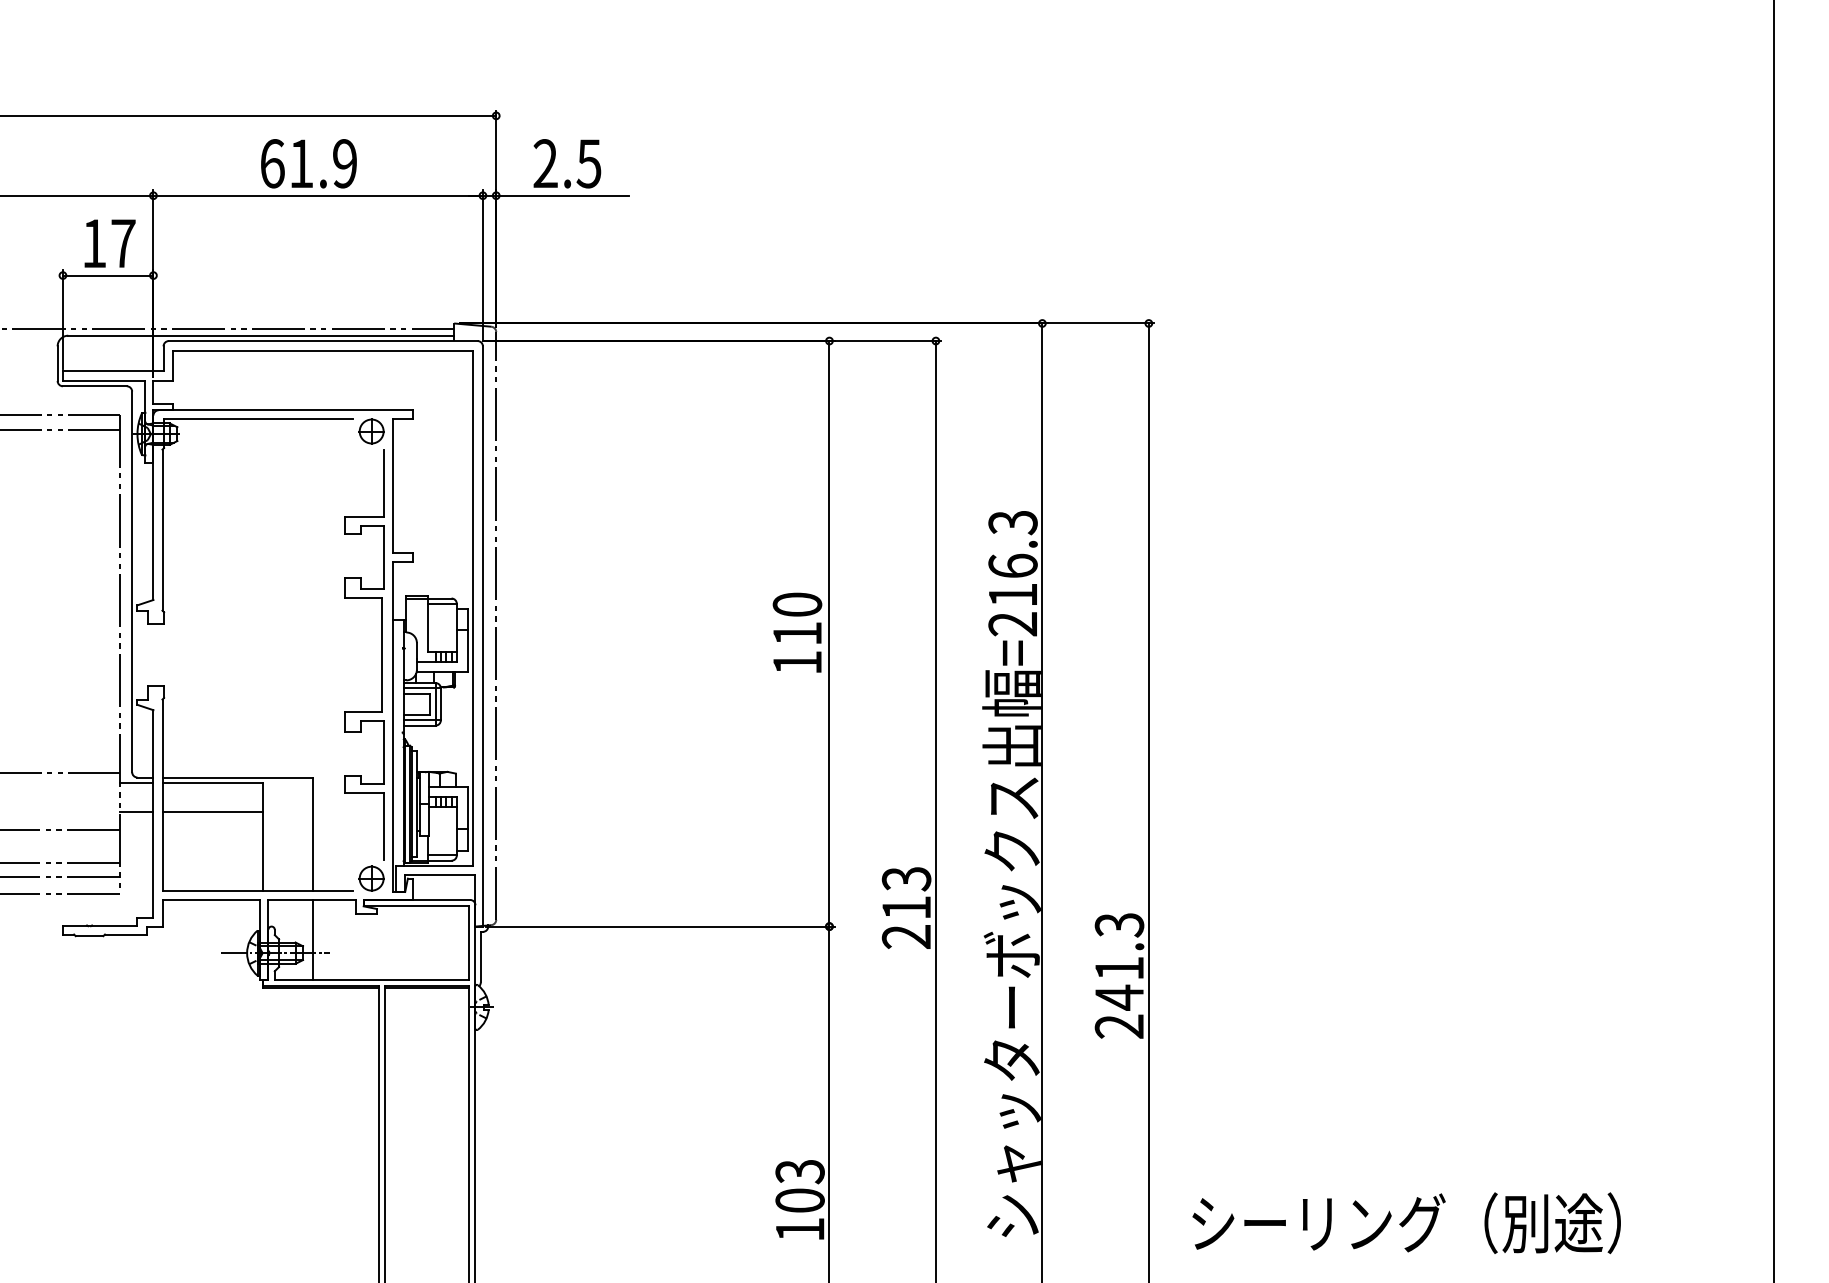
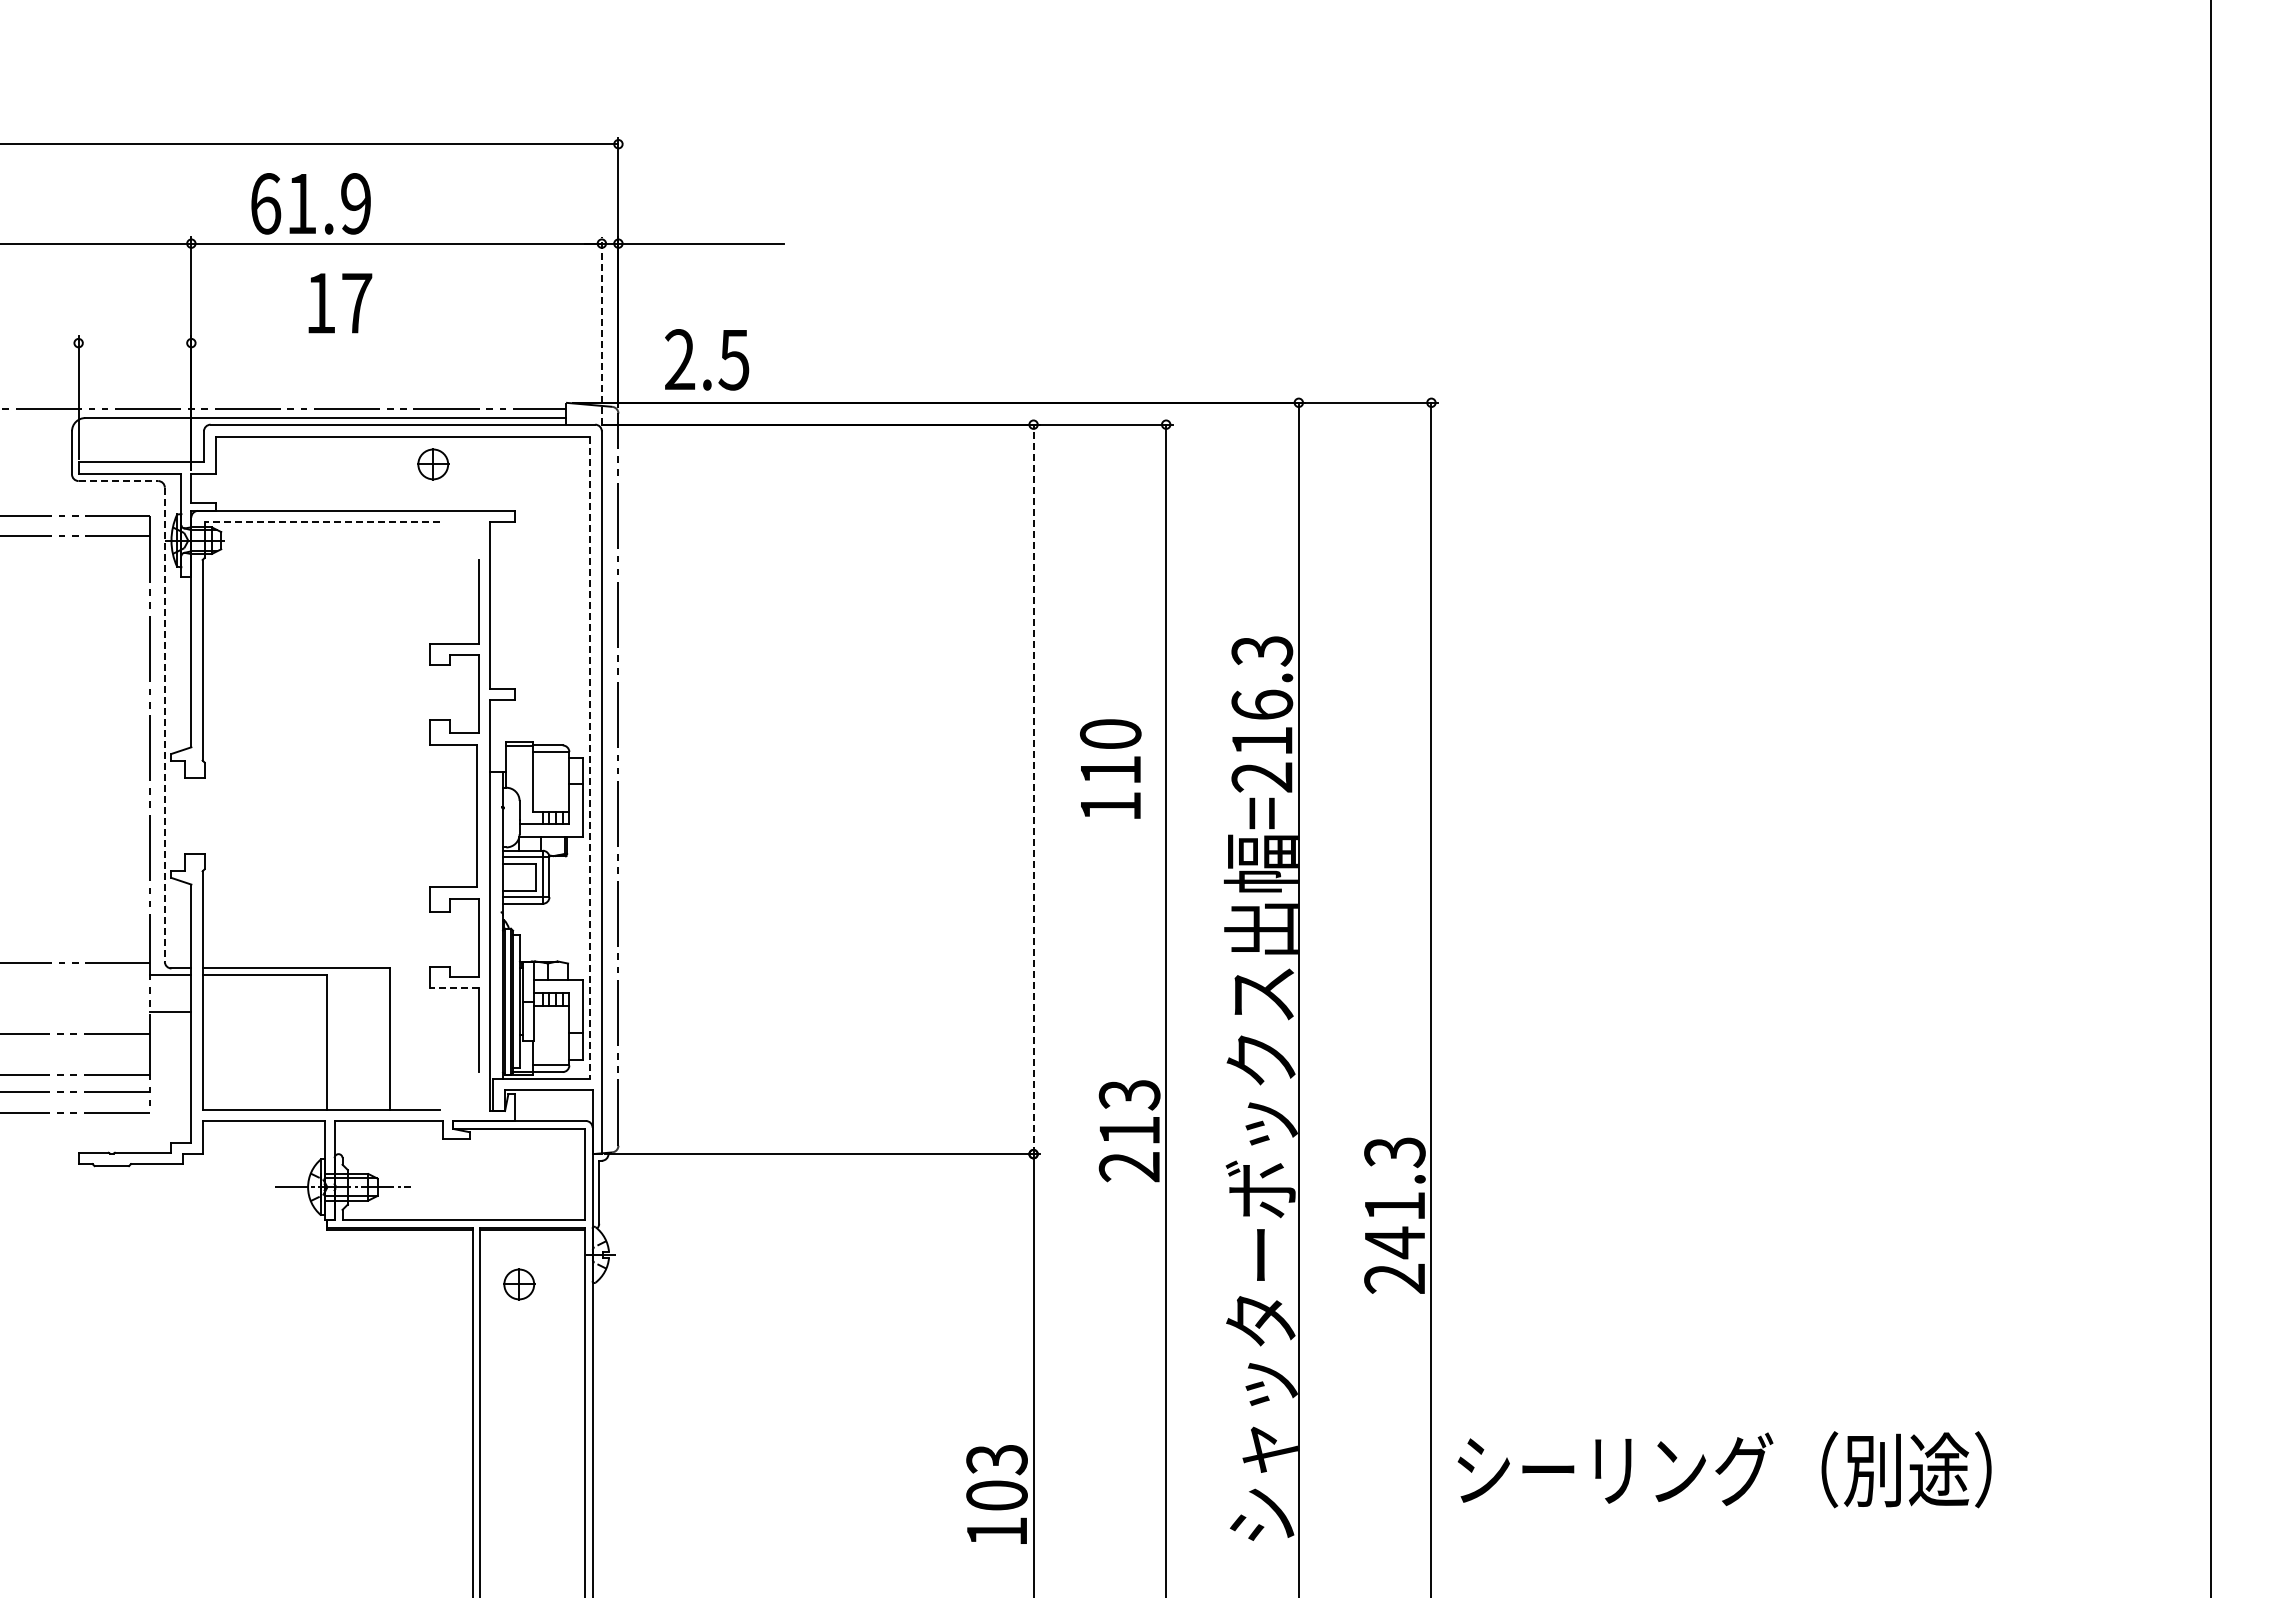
text: (308, 163) -> (310, 203), moved
text: (567, 163) -> (707, 359), moved
text: (110, 243) -> (340, 303), moved
line: (482, 265) -> (601, 330), solid -> dashed
line: (107, 275) -> (134, 343), removed
line: (94, 386) -> (118, 481), solid -> dashed
line: (258, 419) -> (322, 522), solid -> dashed
part: (371, 431) -> (433, 464), moved
line: (131, 582) -> (164, 725), solid -> dashed
line: (473, 608) -> (589, 757), solid -> dashed
text: (797, 632) -> (1110, 768), moved
line: (829, 633) -> (1033, 789), solid -> dashed
line: (363, 793) -> (453, 988), solid -> dashed
line: (212, 812) -> (264, 1011), removed
part: (371, 878) -> (519, 1284), moved
line: (313, 939) -> (390, 1170), removed
text: (1406, 1223) -> (1724, 1469), moved

